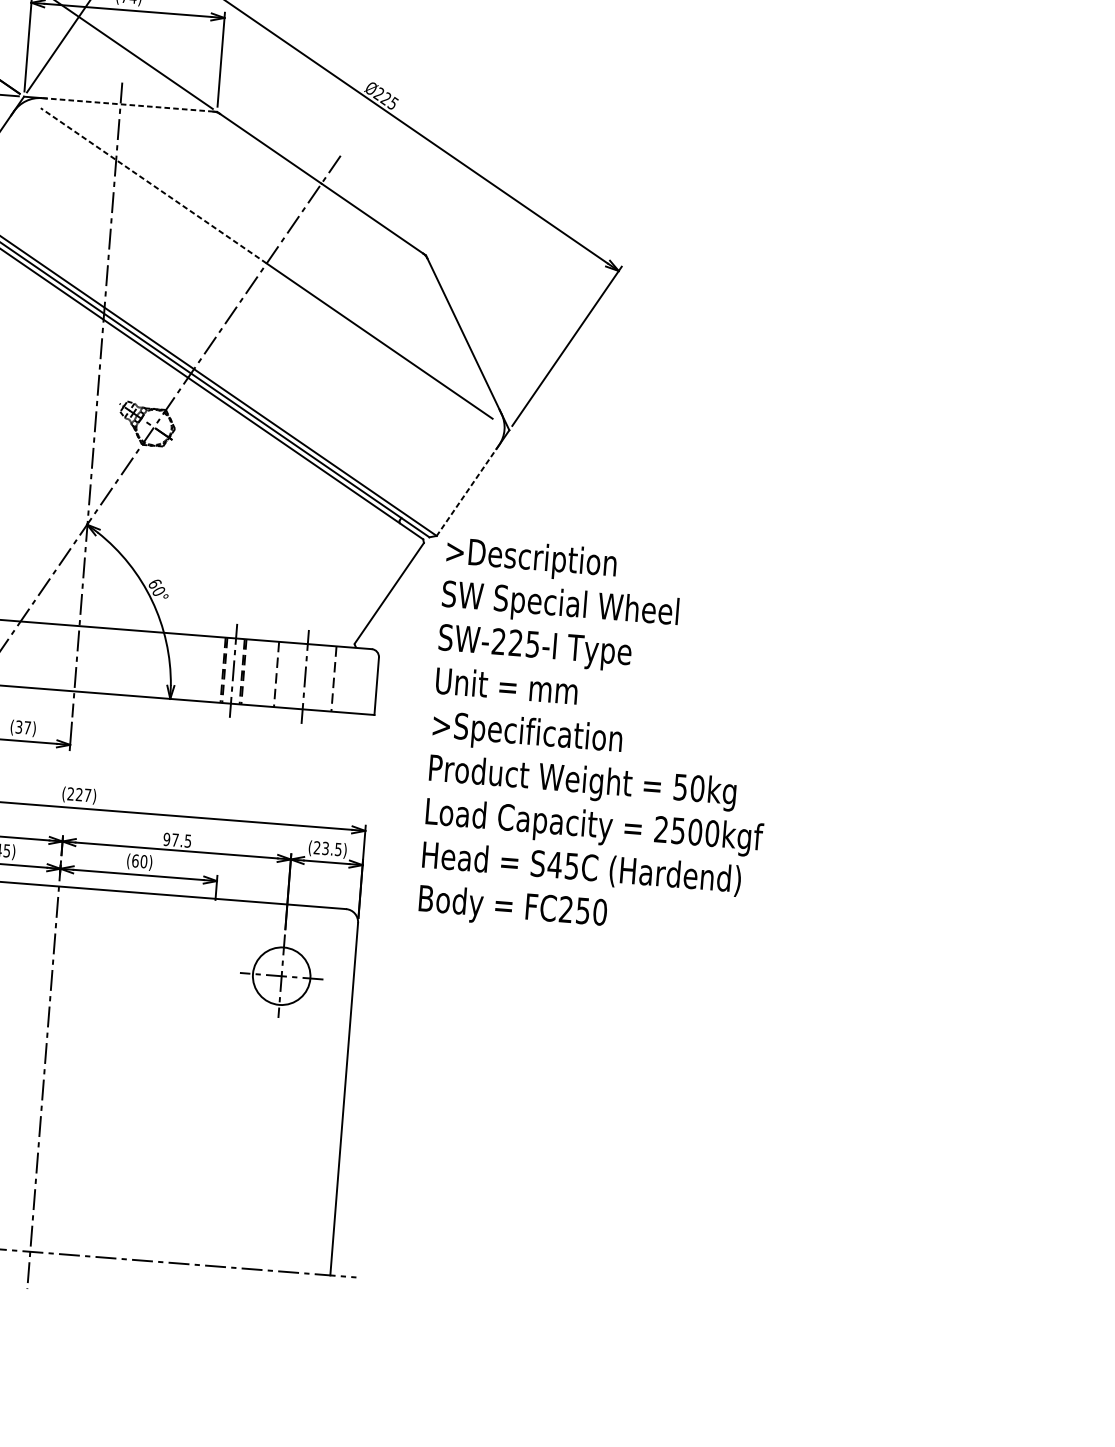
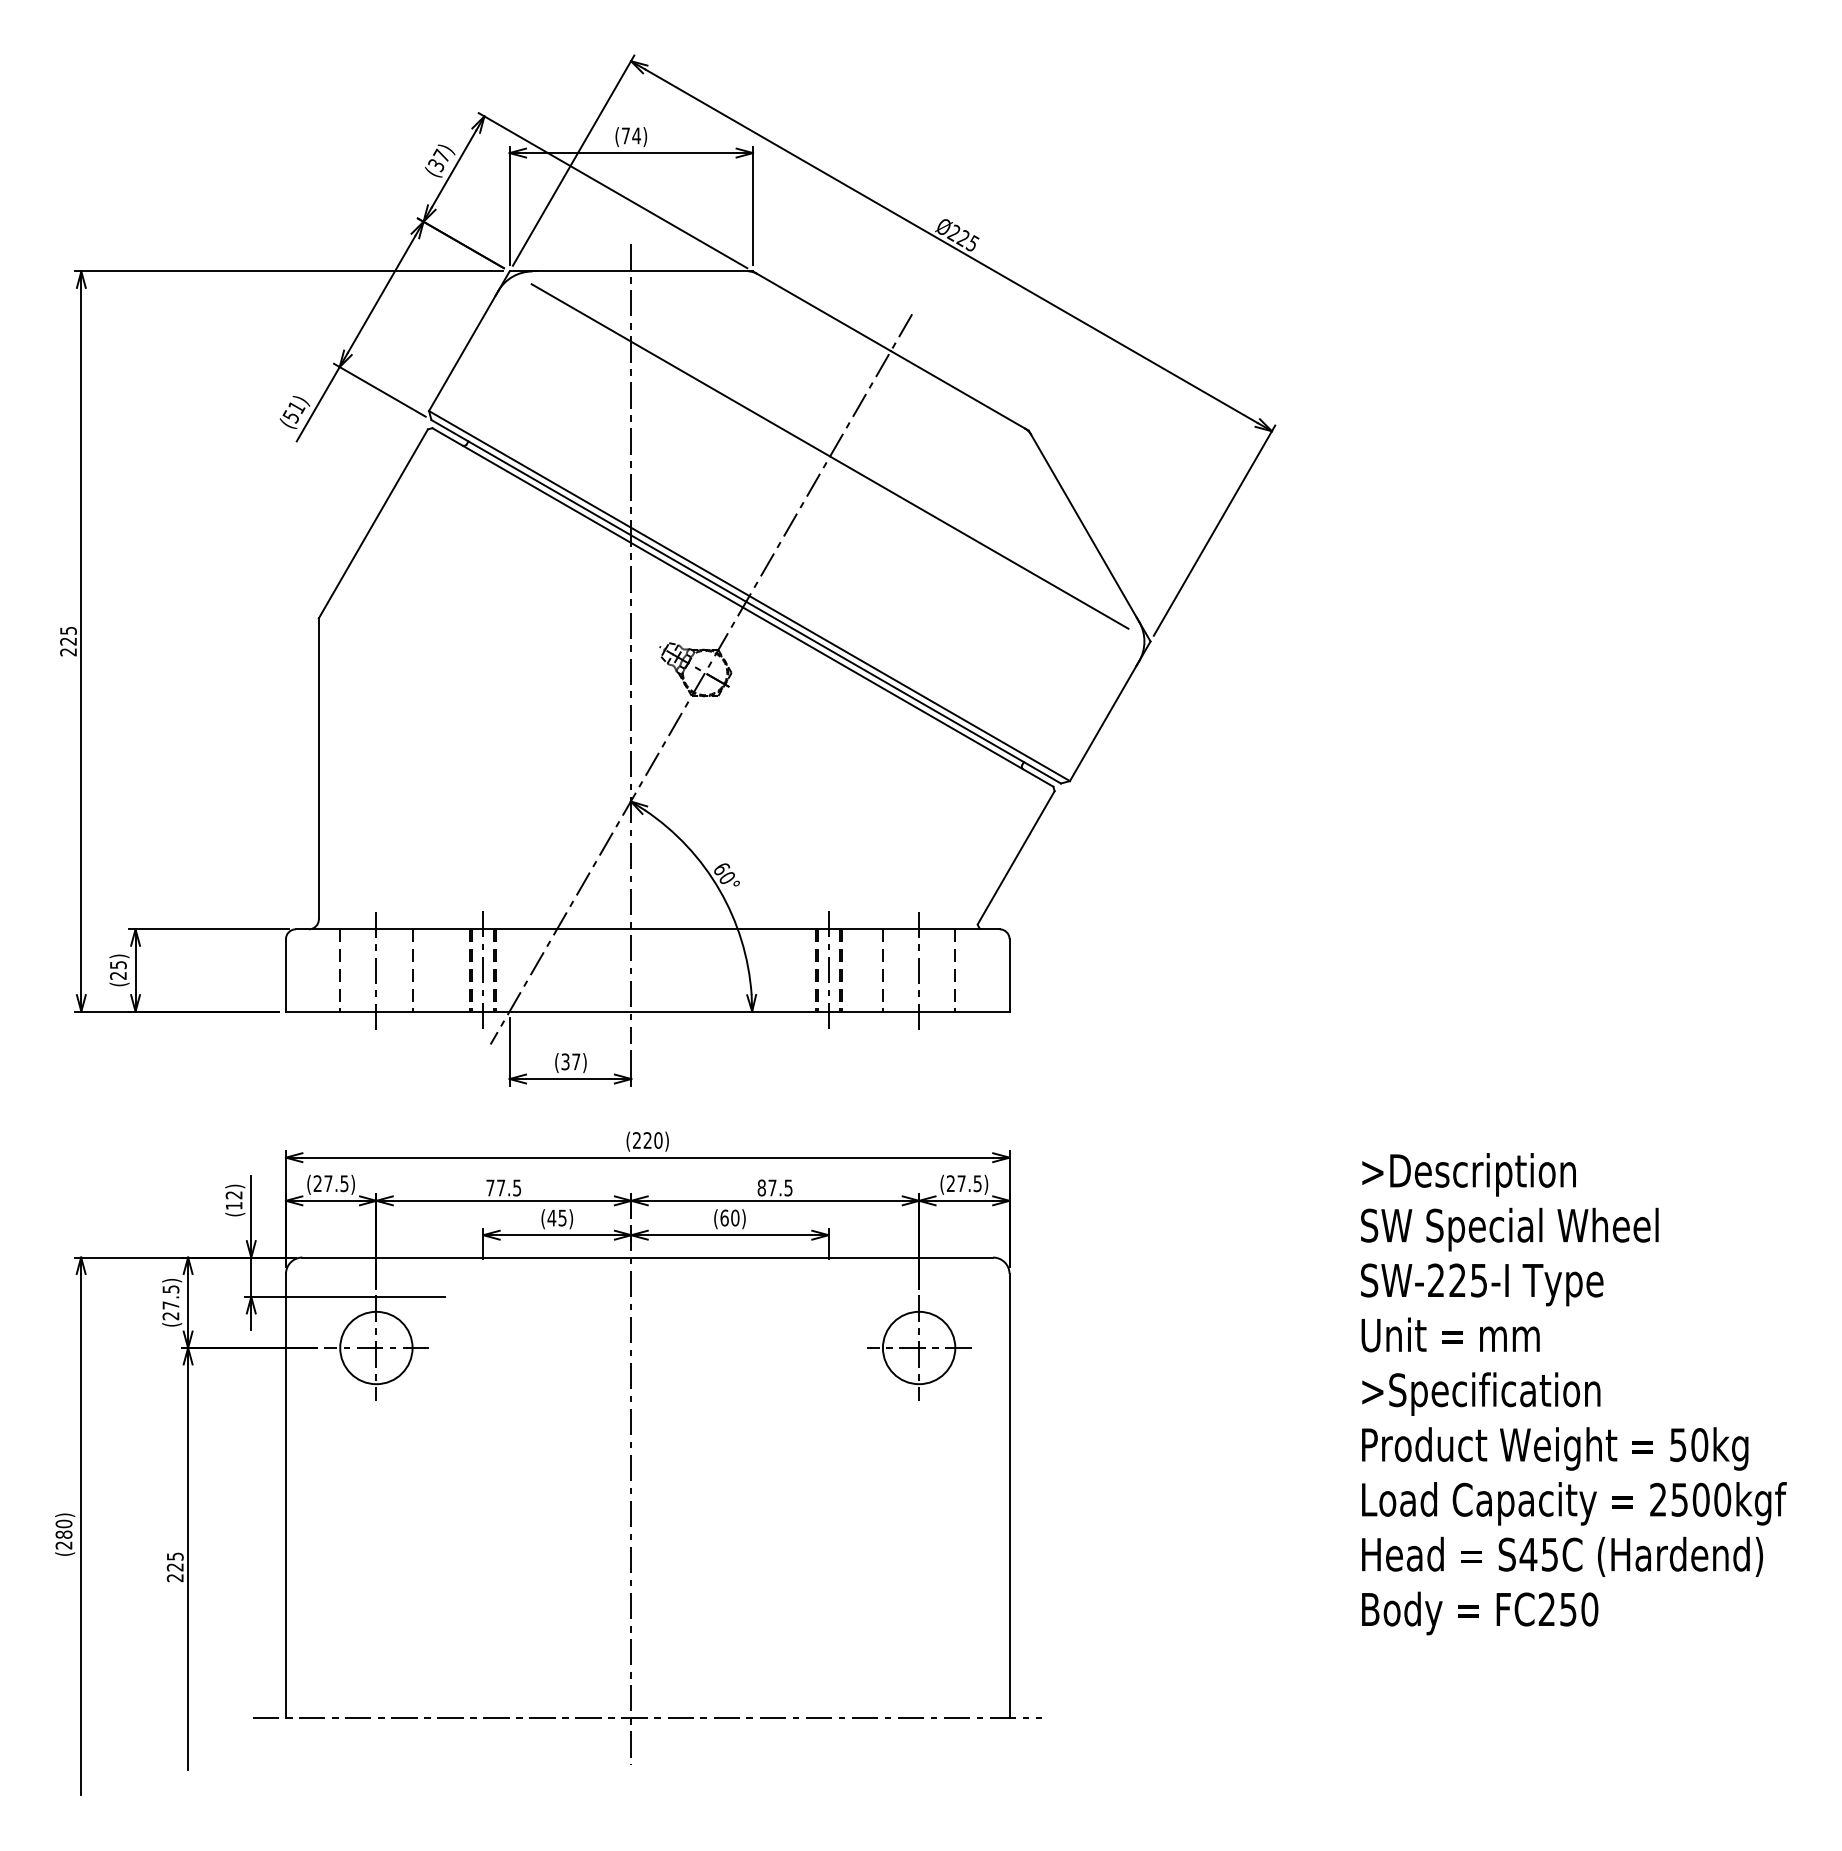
line: (127, 104) -> (640, 271), dashed -> solid
line: (153, 185) -> (680, 370), dashed -> solid
line: (467, 490) -> (1104, 721), dashed -> solid
text: (600, 740) -> (1573, 1394), moved
text: (87, 795) -> (658, 1140), (227) -> (220)
text: (166, 839) -> (761, 1187), 97.5 -> 87.5
text: (325, 848) -> (961, 1183), (23.5) -> (27.5)

